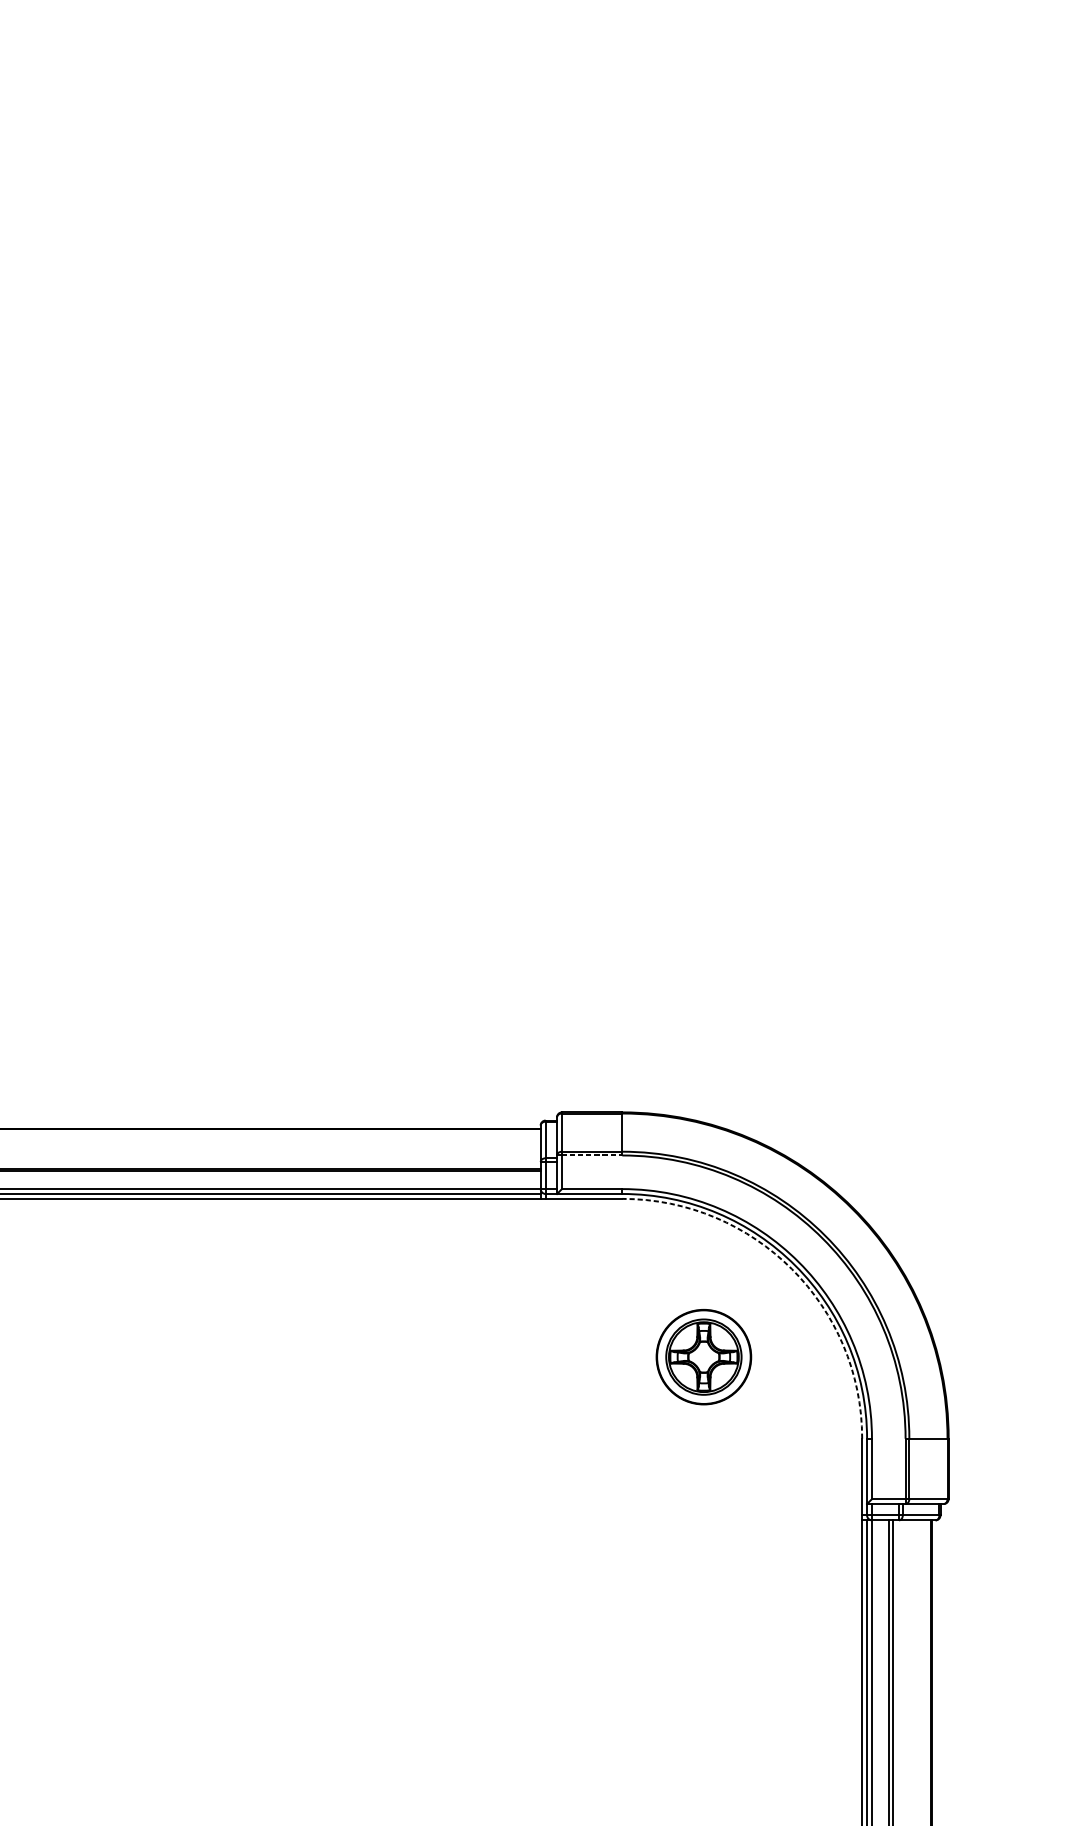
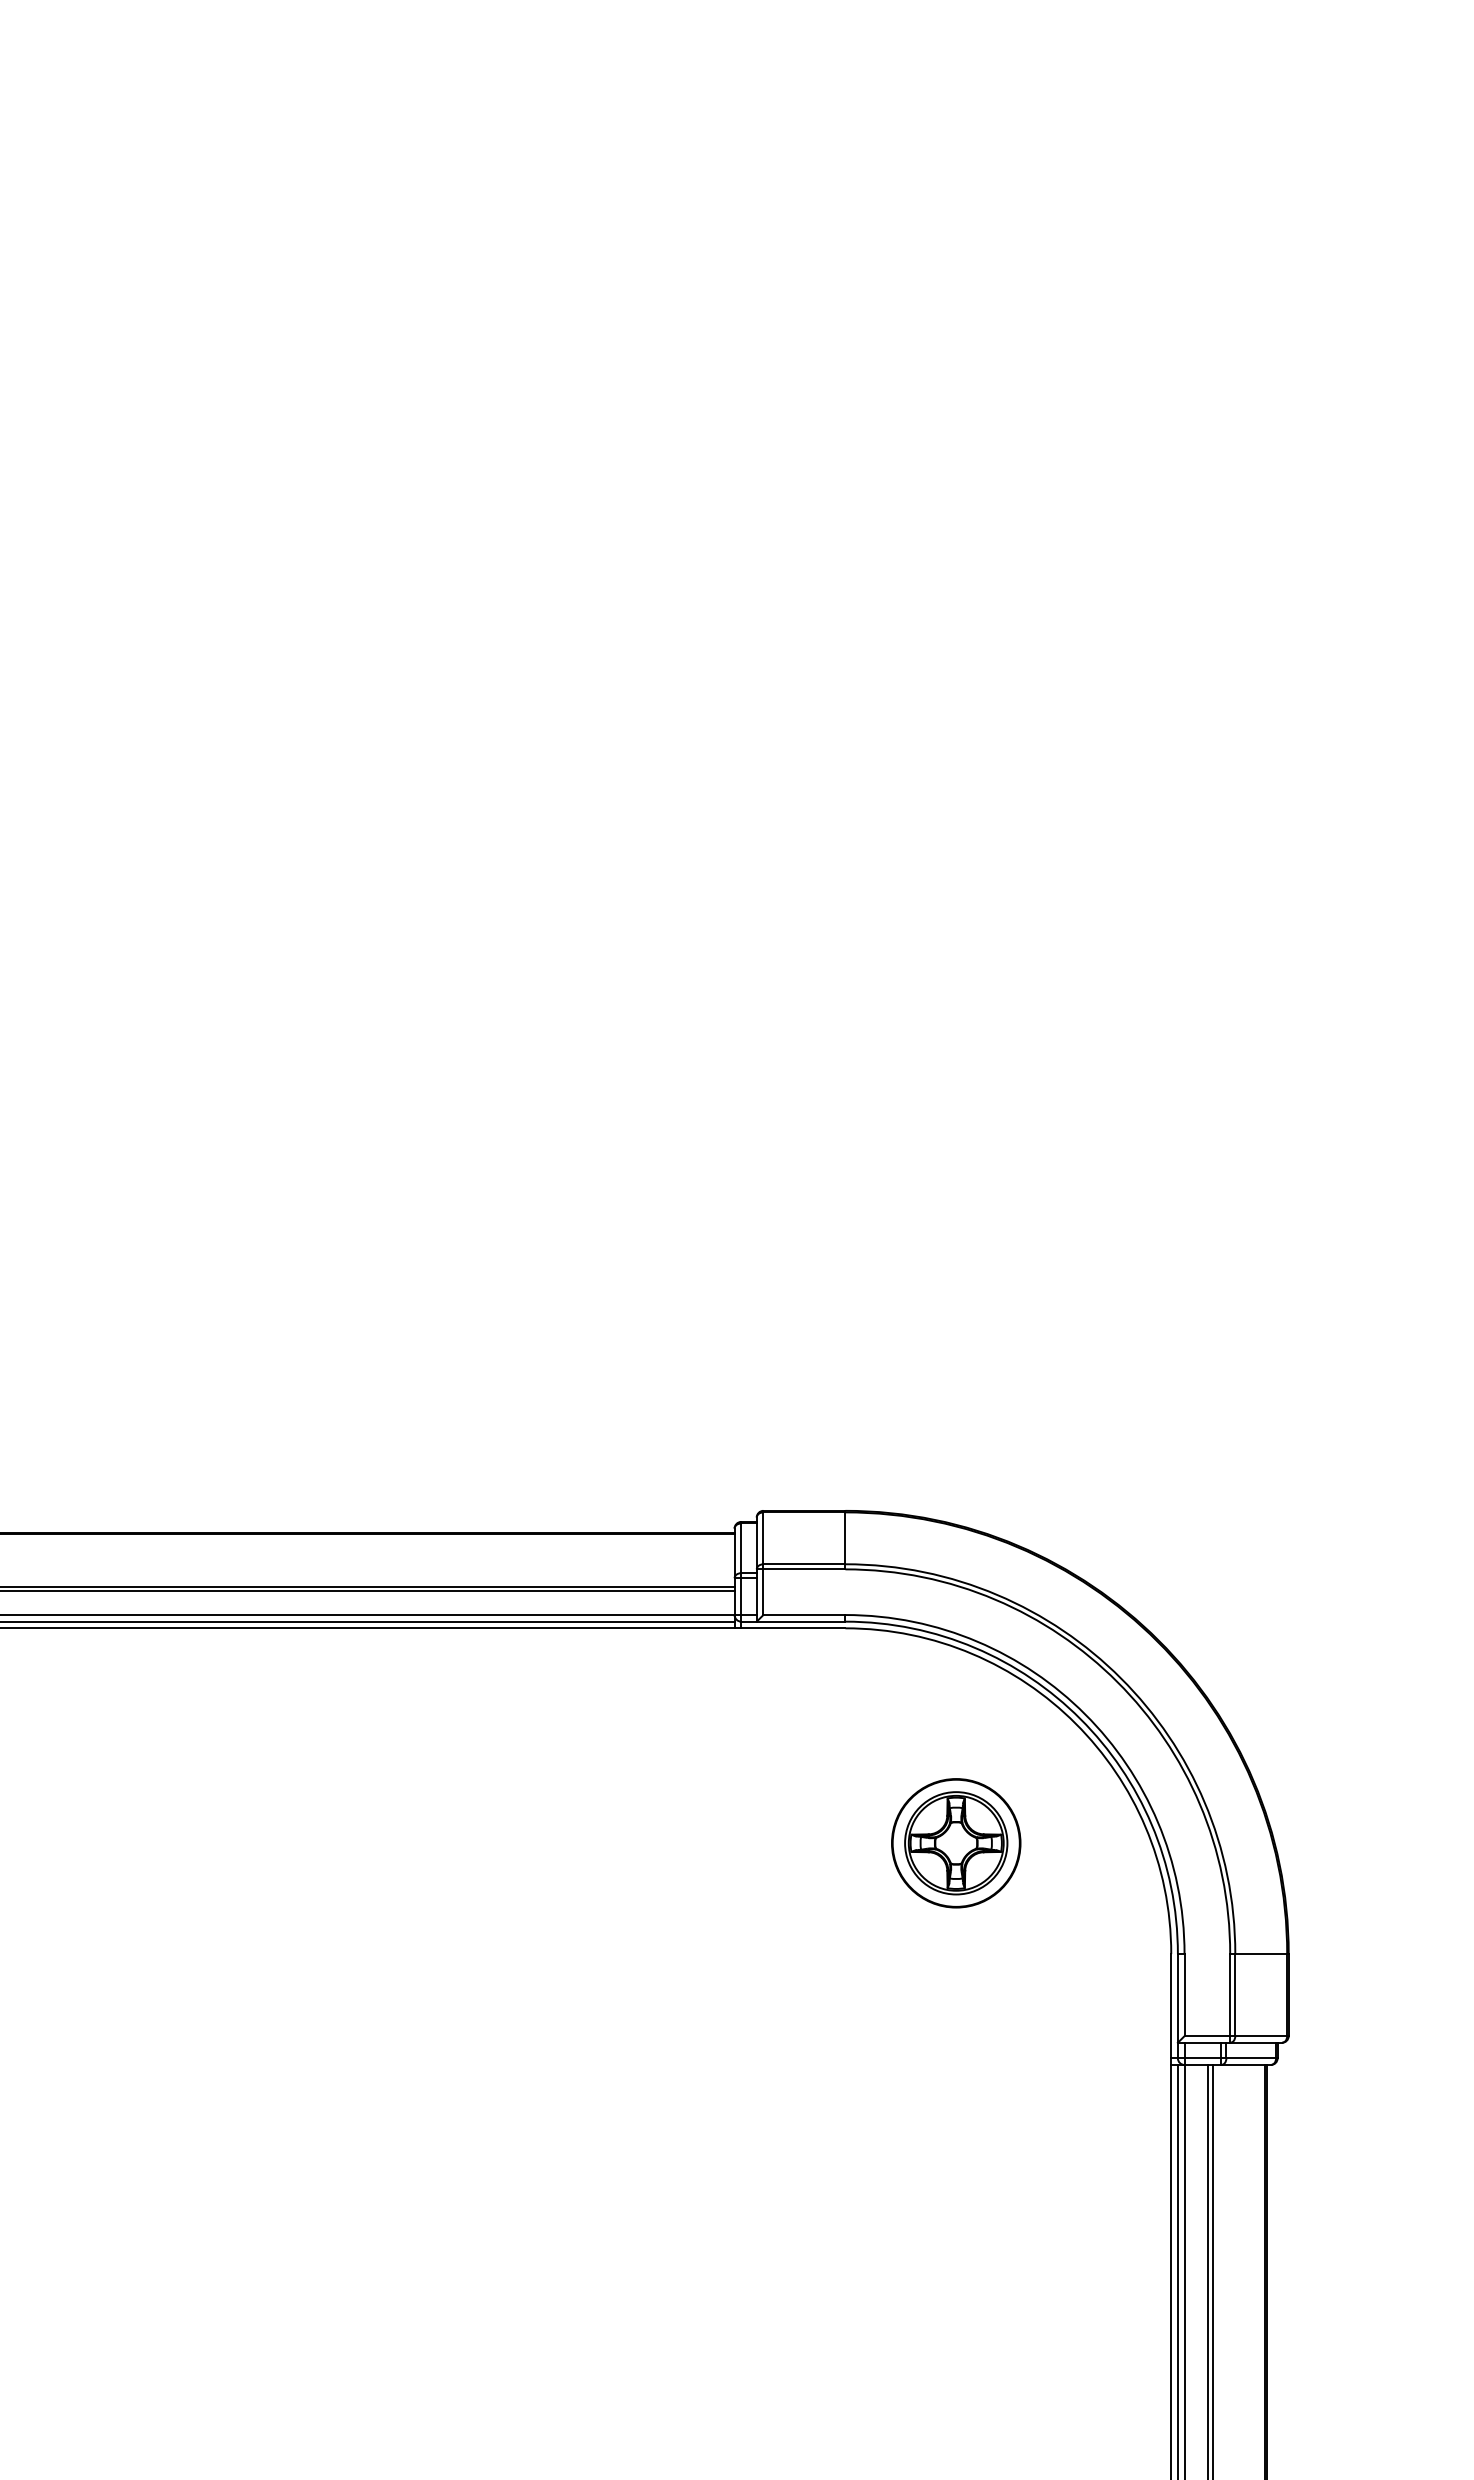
line: (592, 1155) -> (804, 1569), dashed -> solid
arc: (791, 1268) -> (1075, 1723), dashed -> solid

